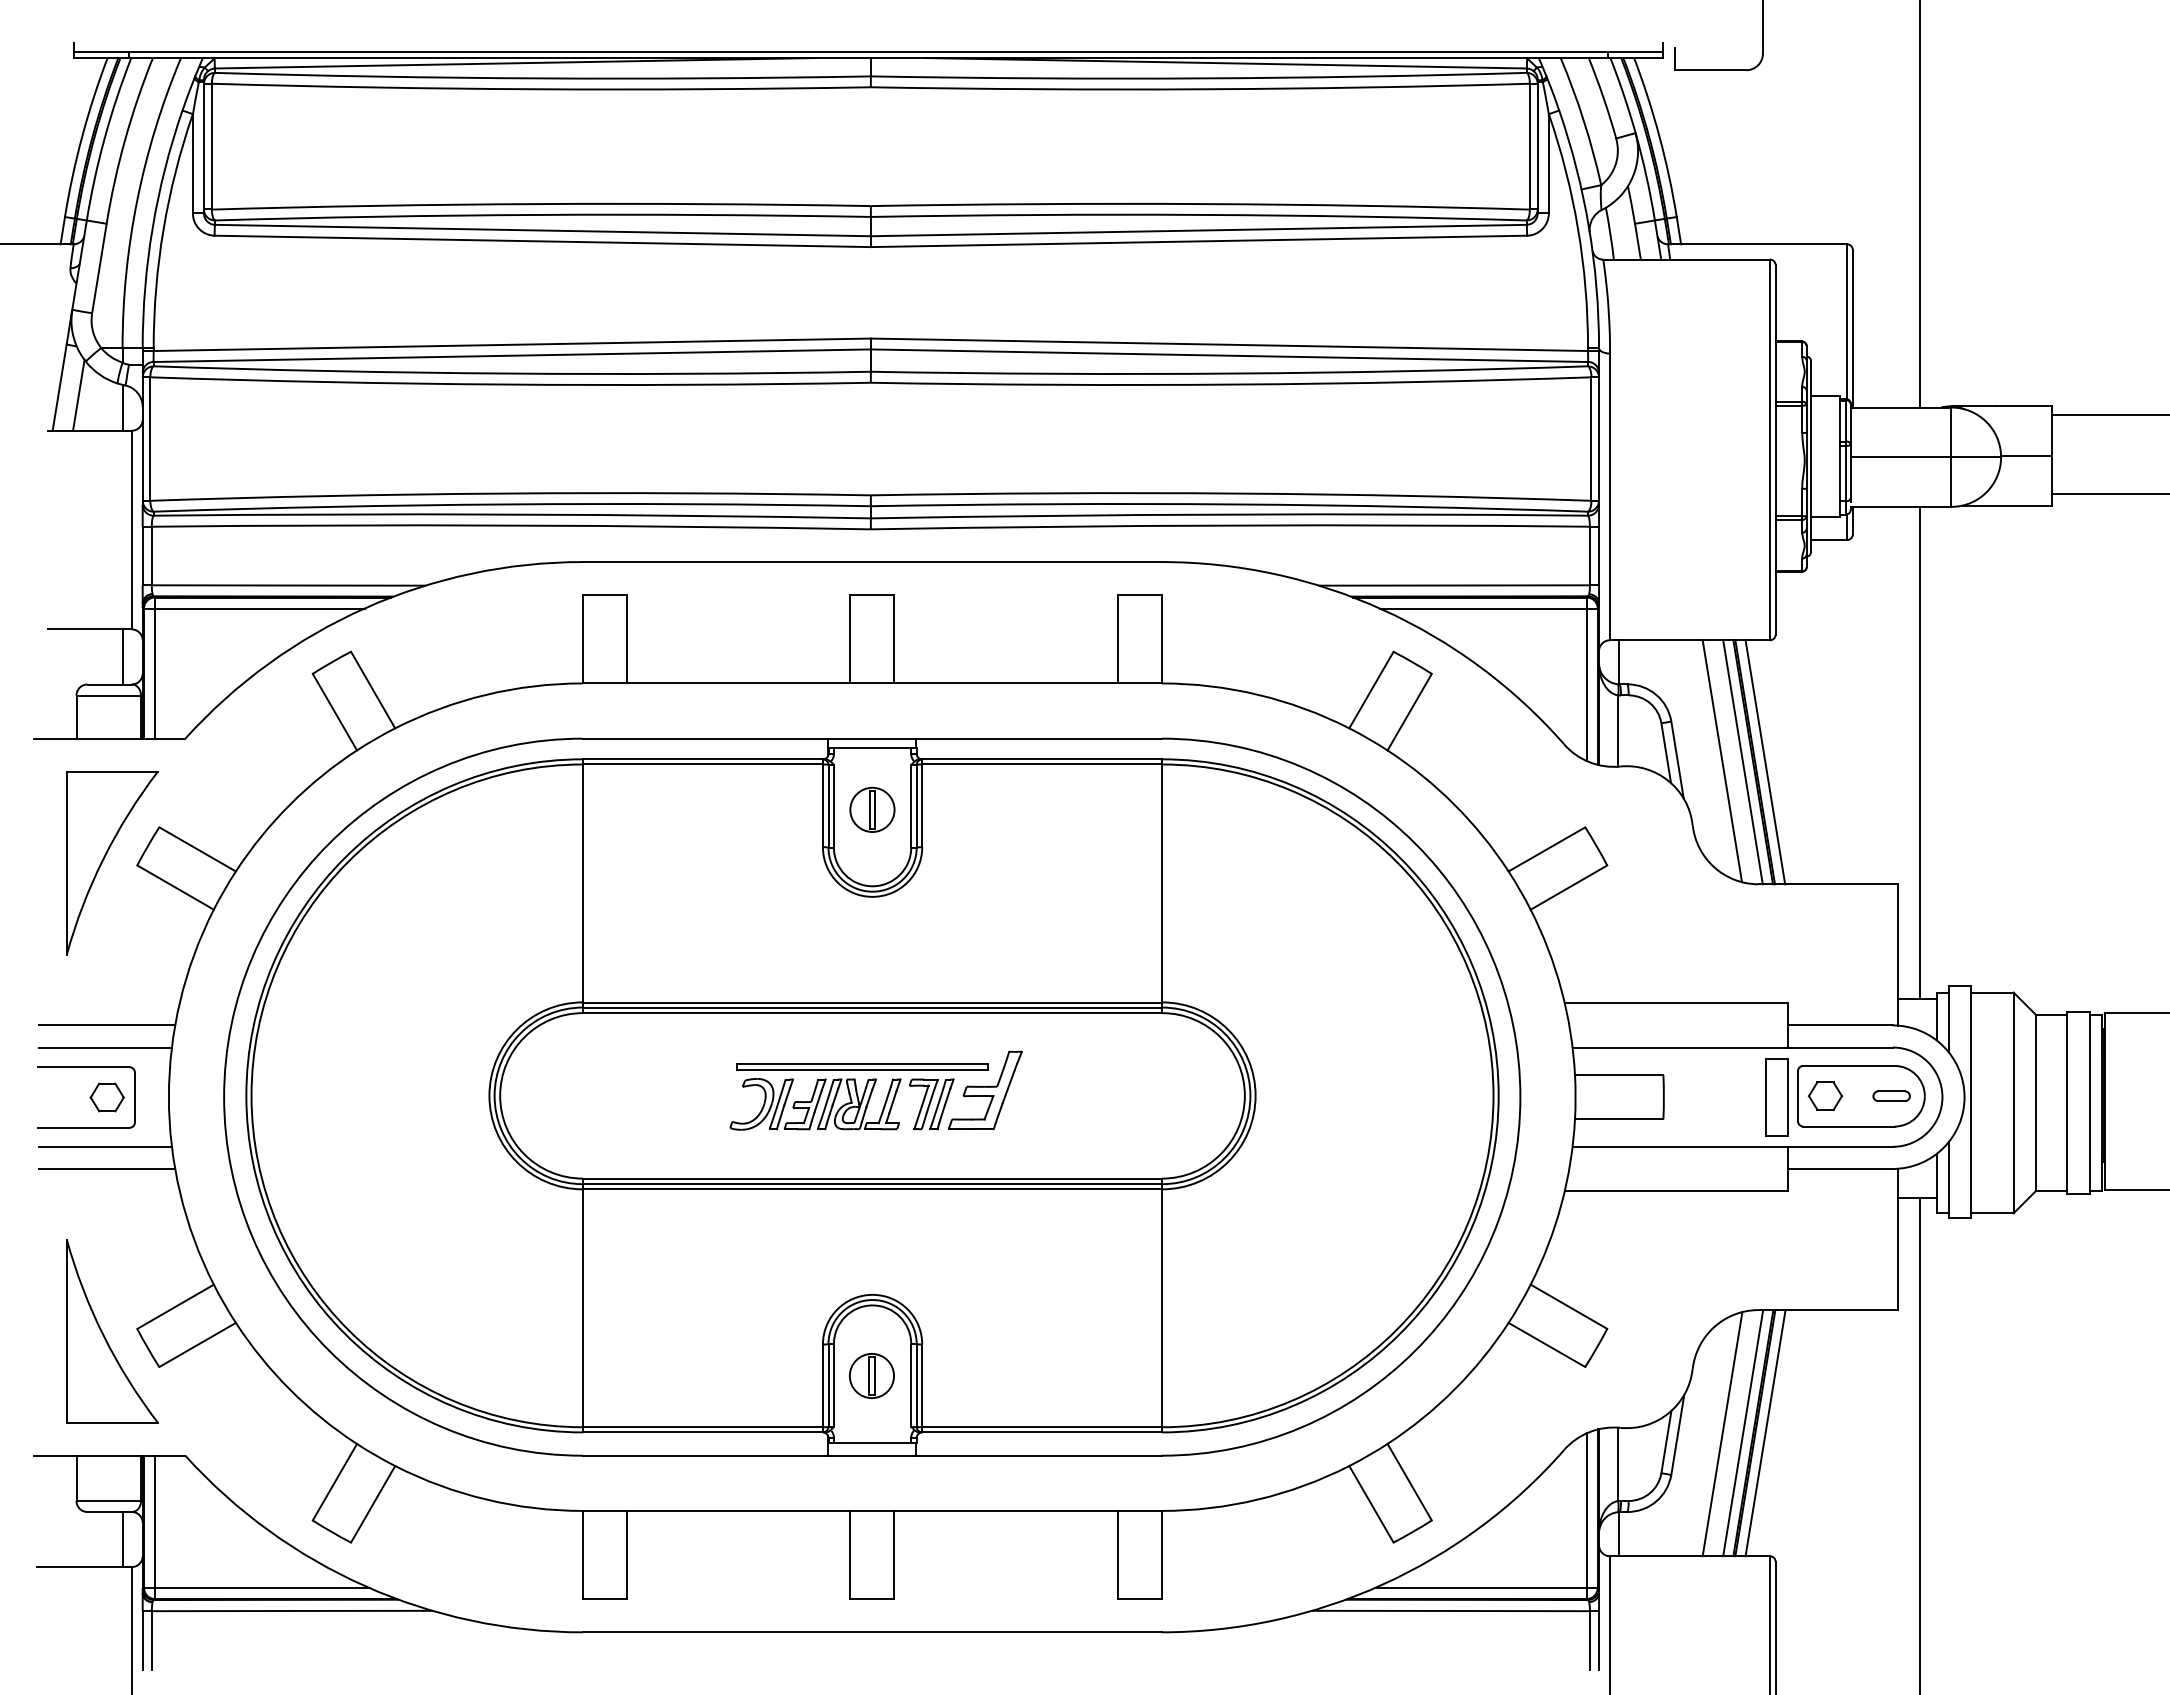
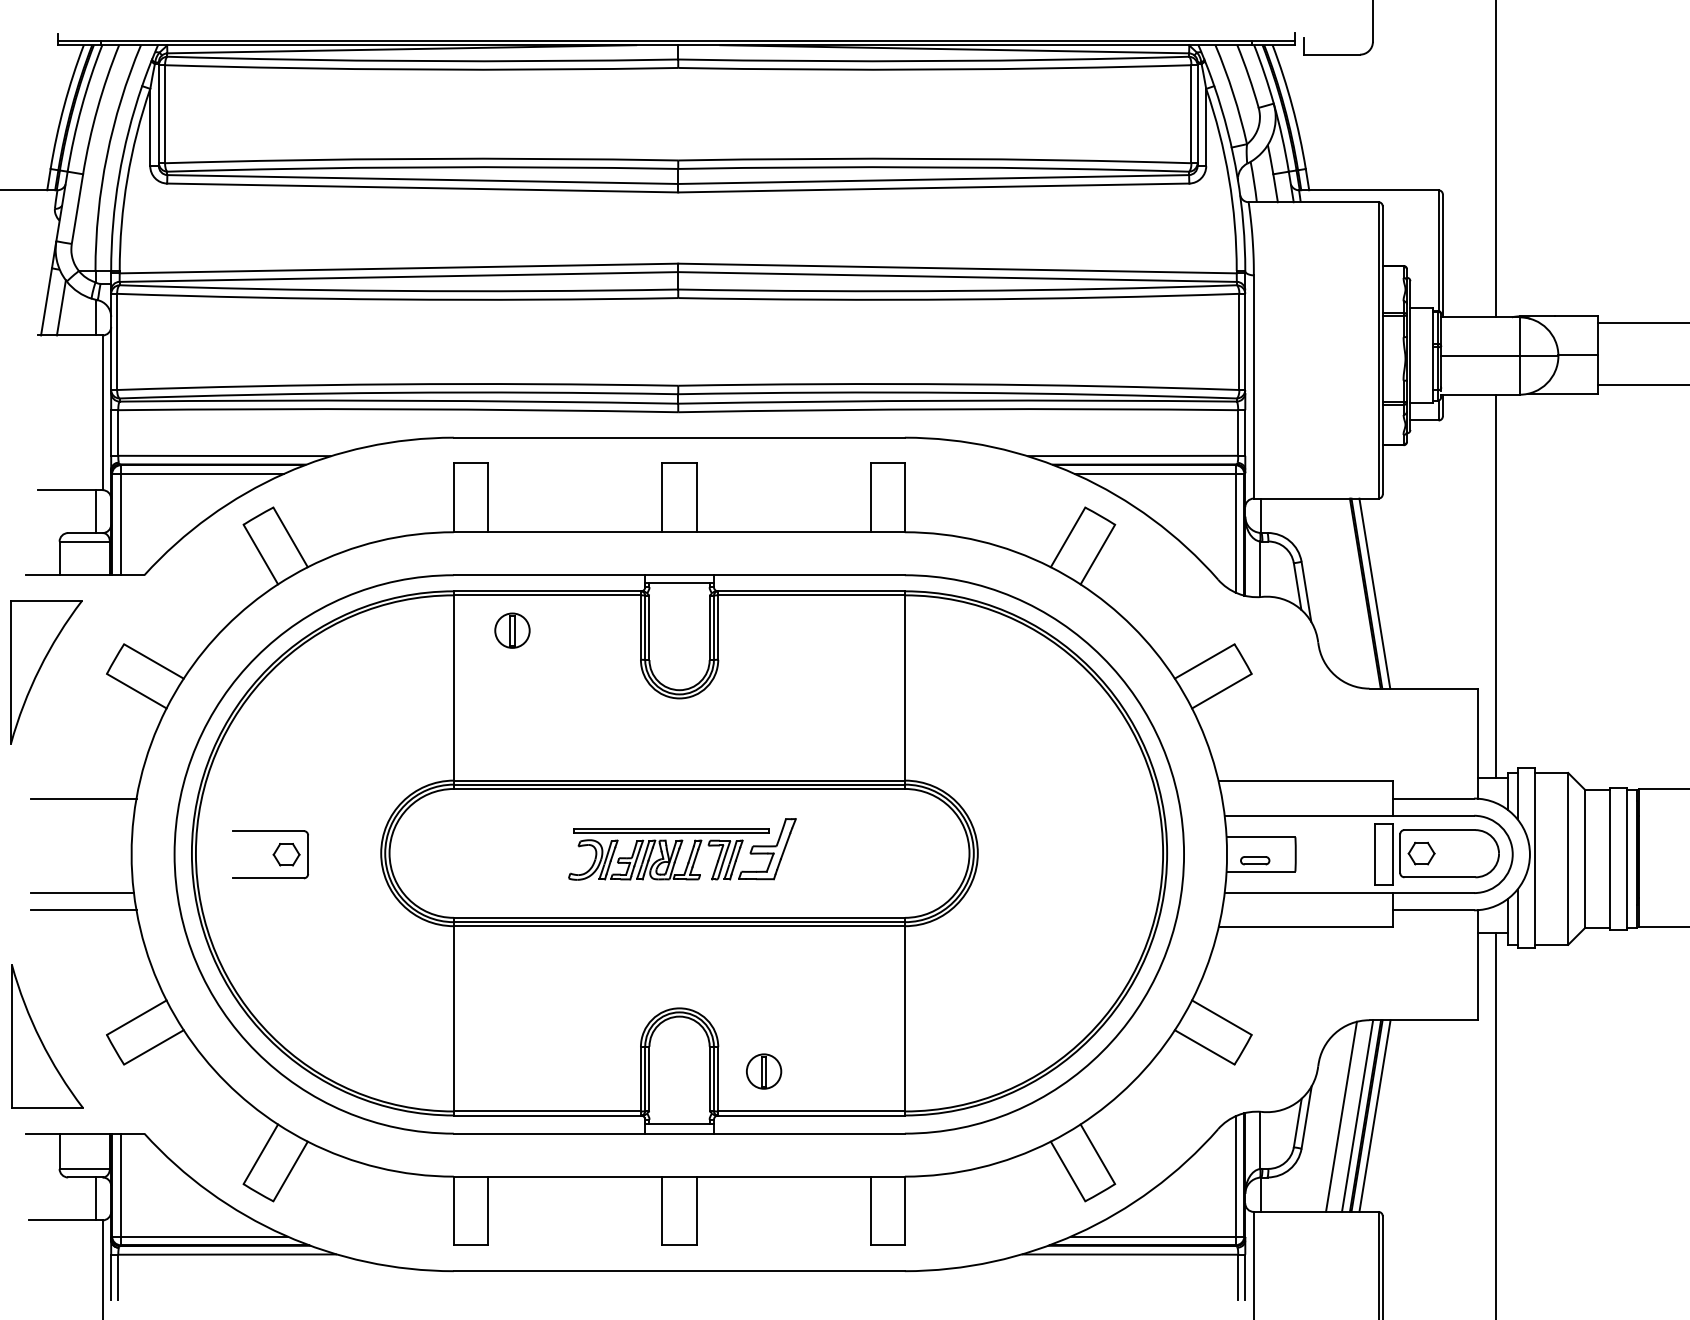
line: (1722, 760) -> (1341, 592), removed
line: (1743, 762) -> (1357, 593), removed
part: (872, 809) -> (512, 630), moved
part: (104, 859) -> (40, 669), moved
line: (104, 1047) -> (81, 815), removed
part: (1892, 1095) -> (1255, 860), moved
part: (86, 1097) -> (270, 854), moved
part: (104, 1334) -> (41, 1039), moved
part: (872, 1375) -> (764, 1071), moved

